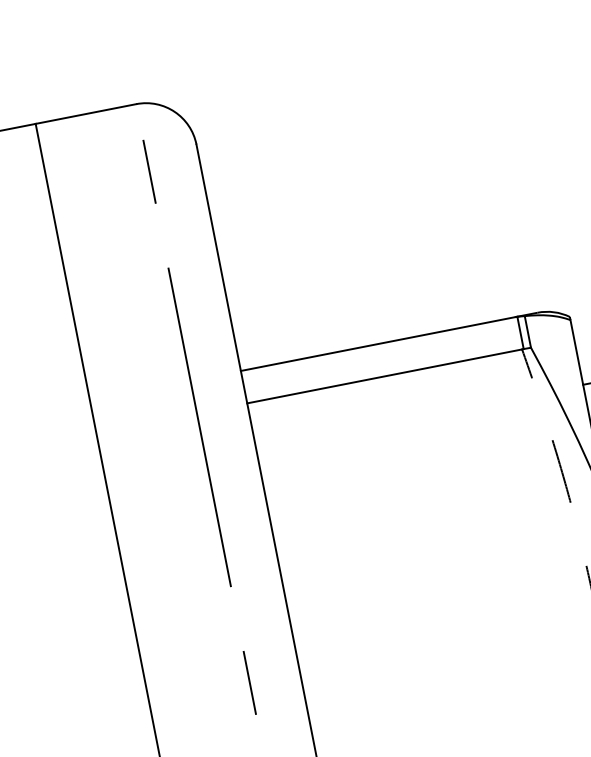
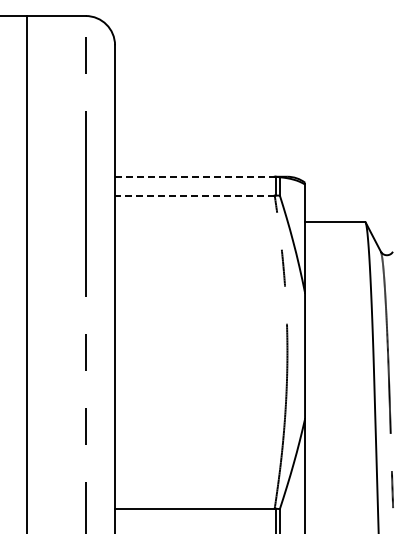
line: (377, 343) -> (194, 176), solid -> dashed
line: (383, 376) -> (194, 195), solid -> dashed

